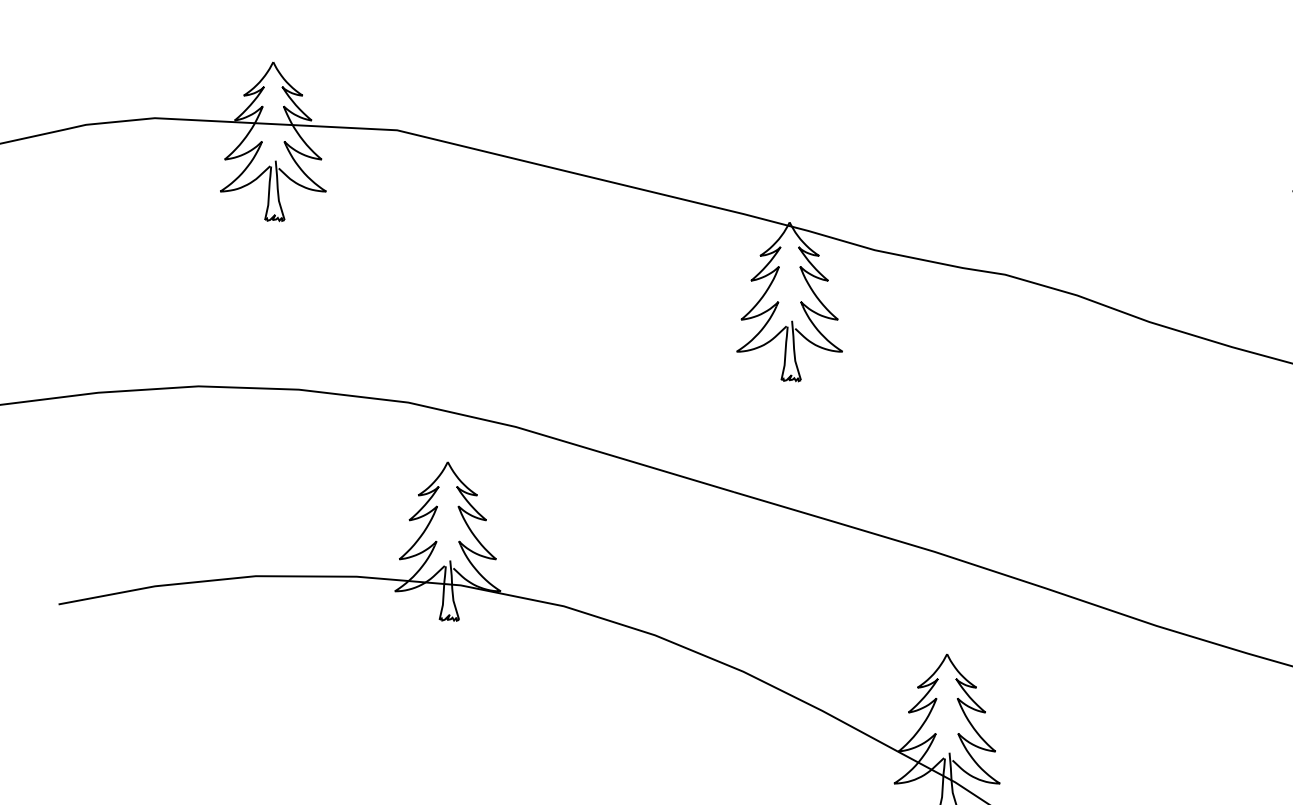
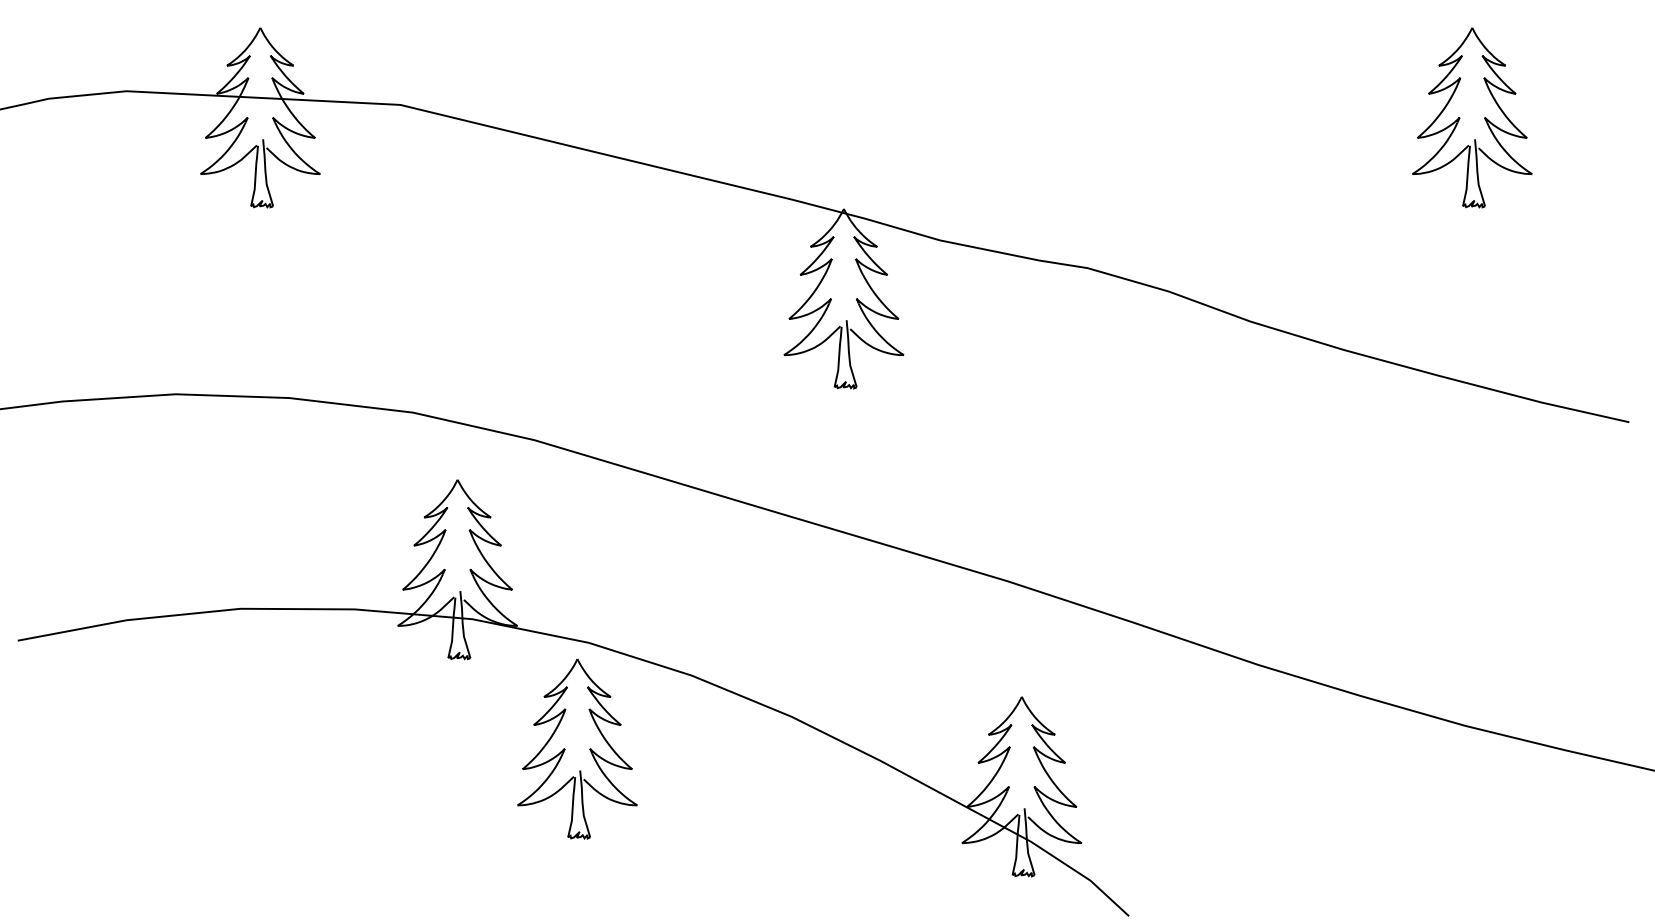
part: (553, 699) -> (577, 748), added

